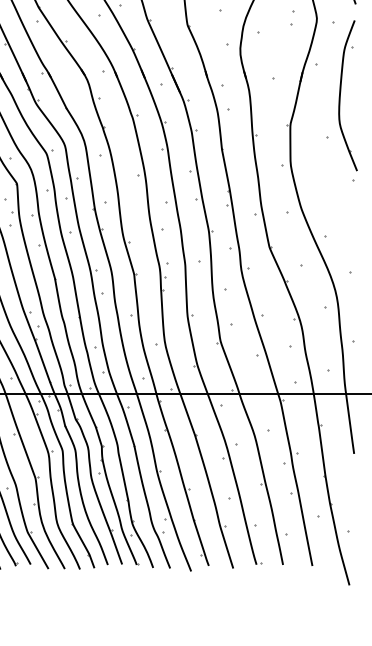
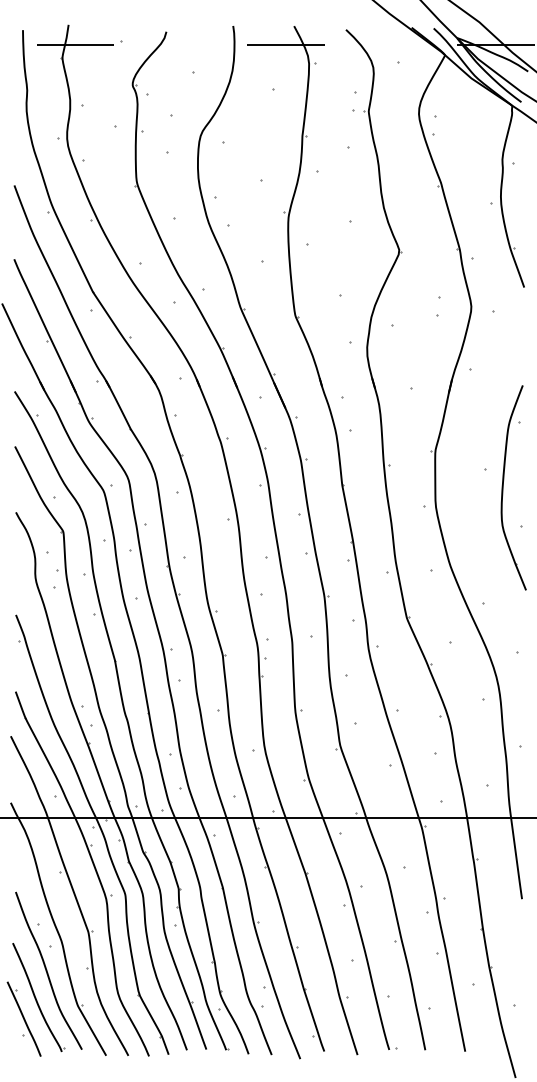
part: (340, 95) -> (503, 487), moved

